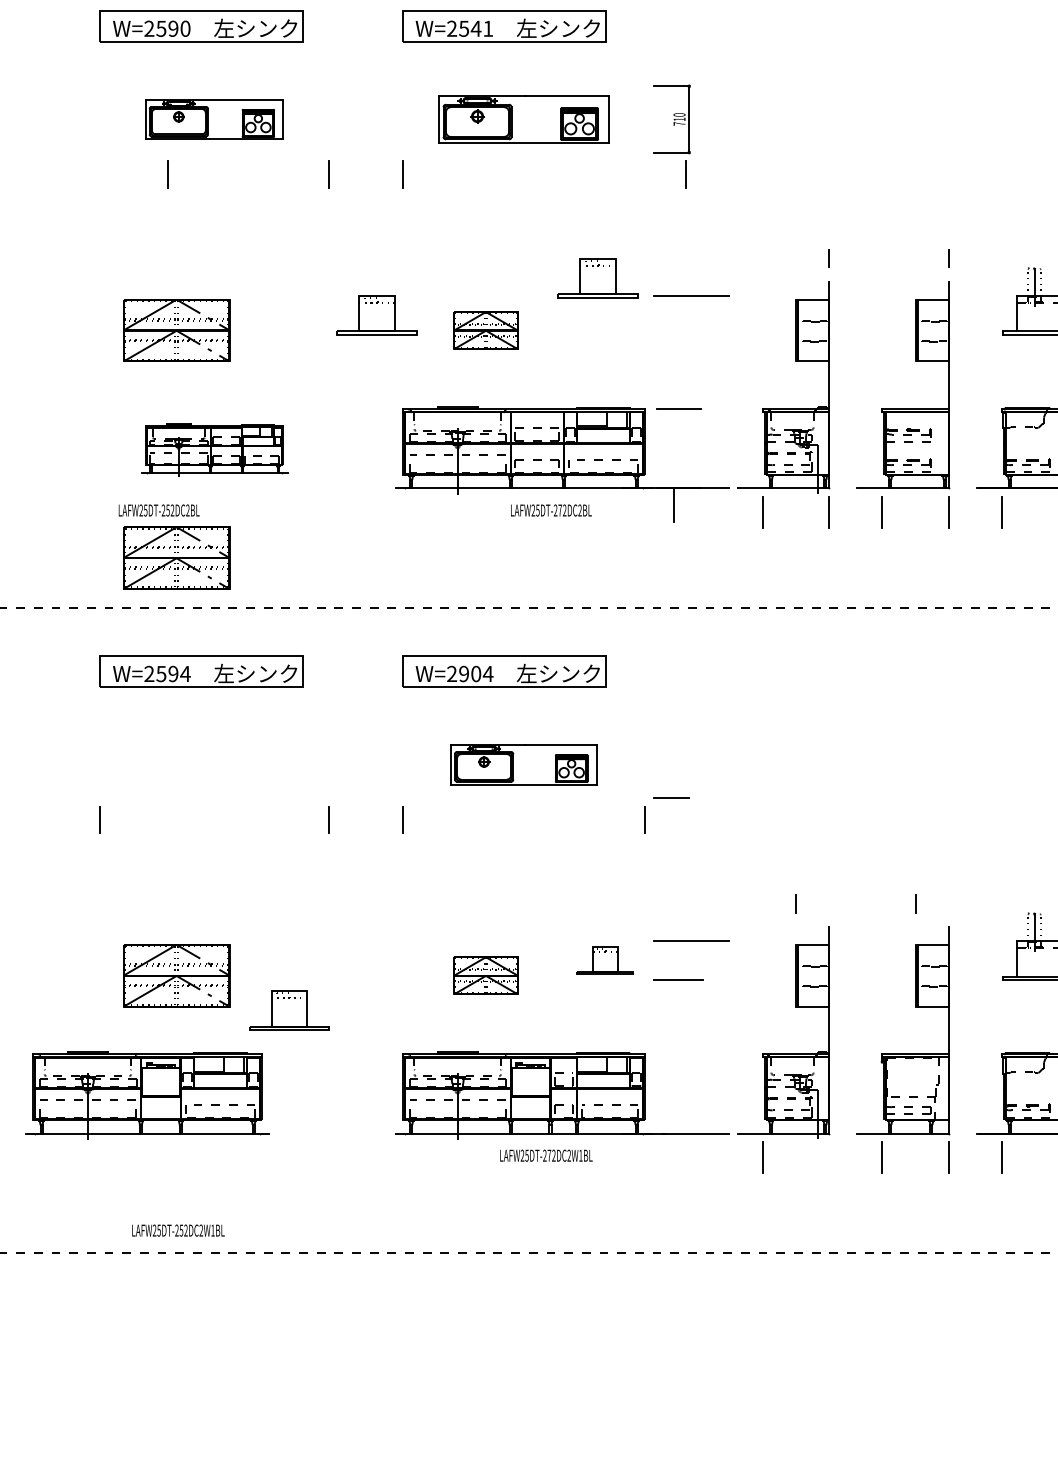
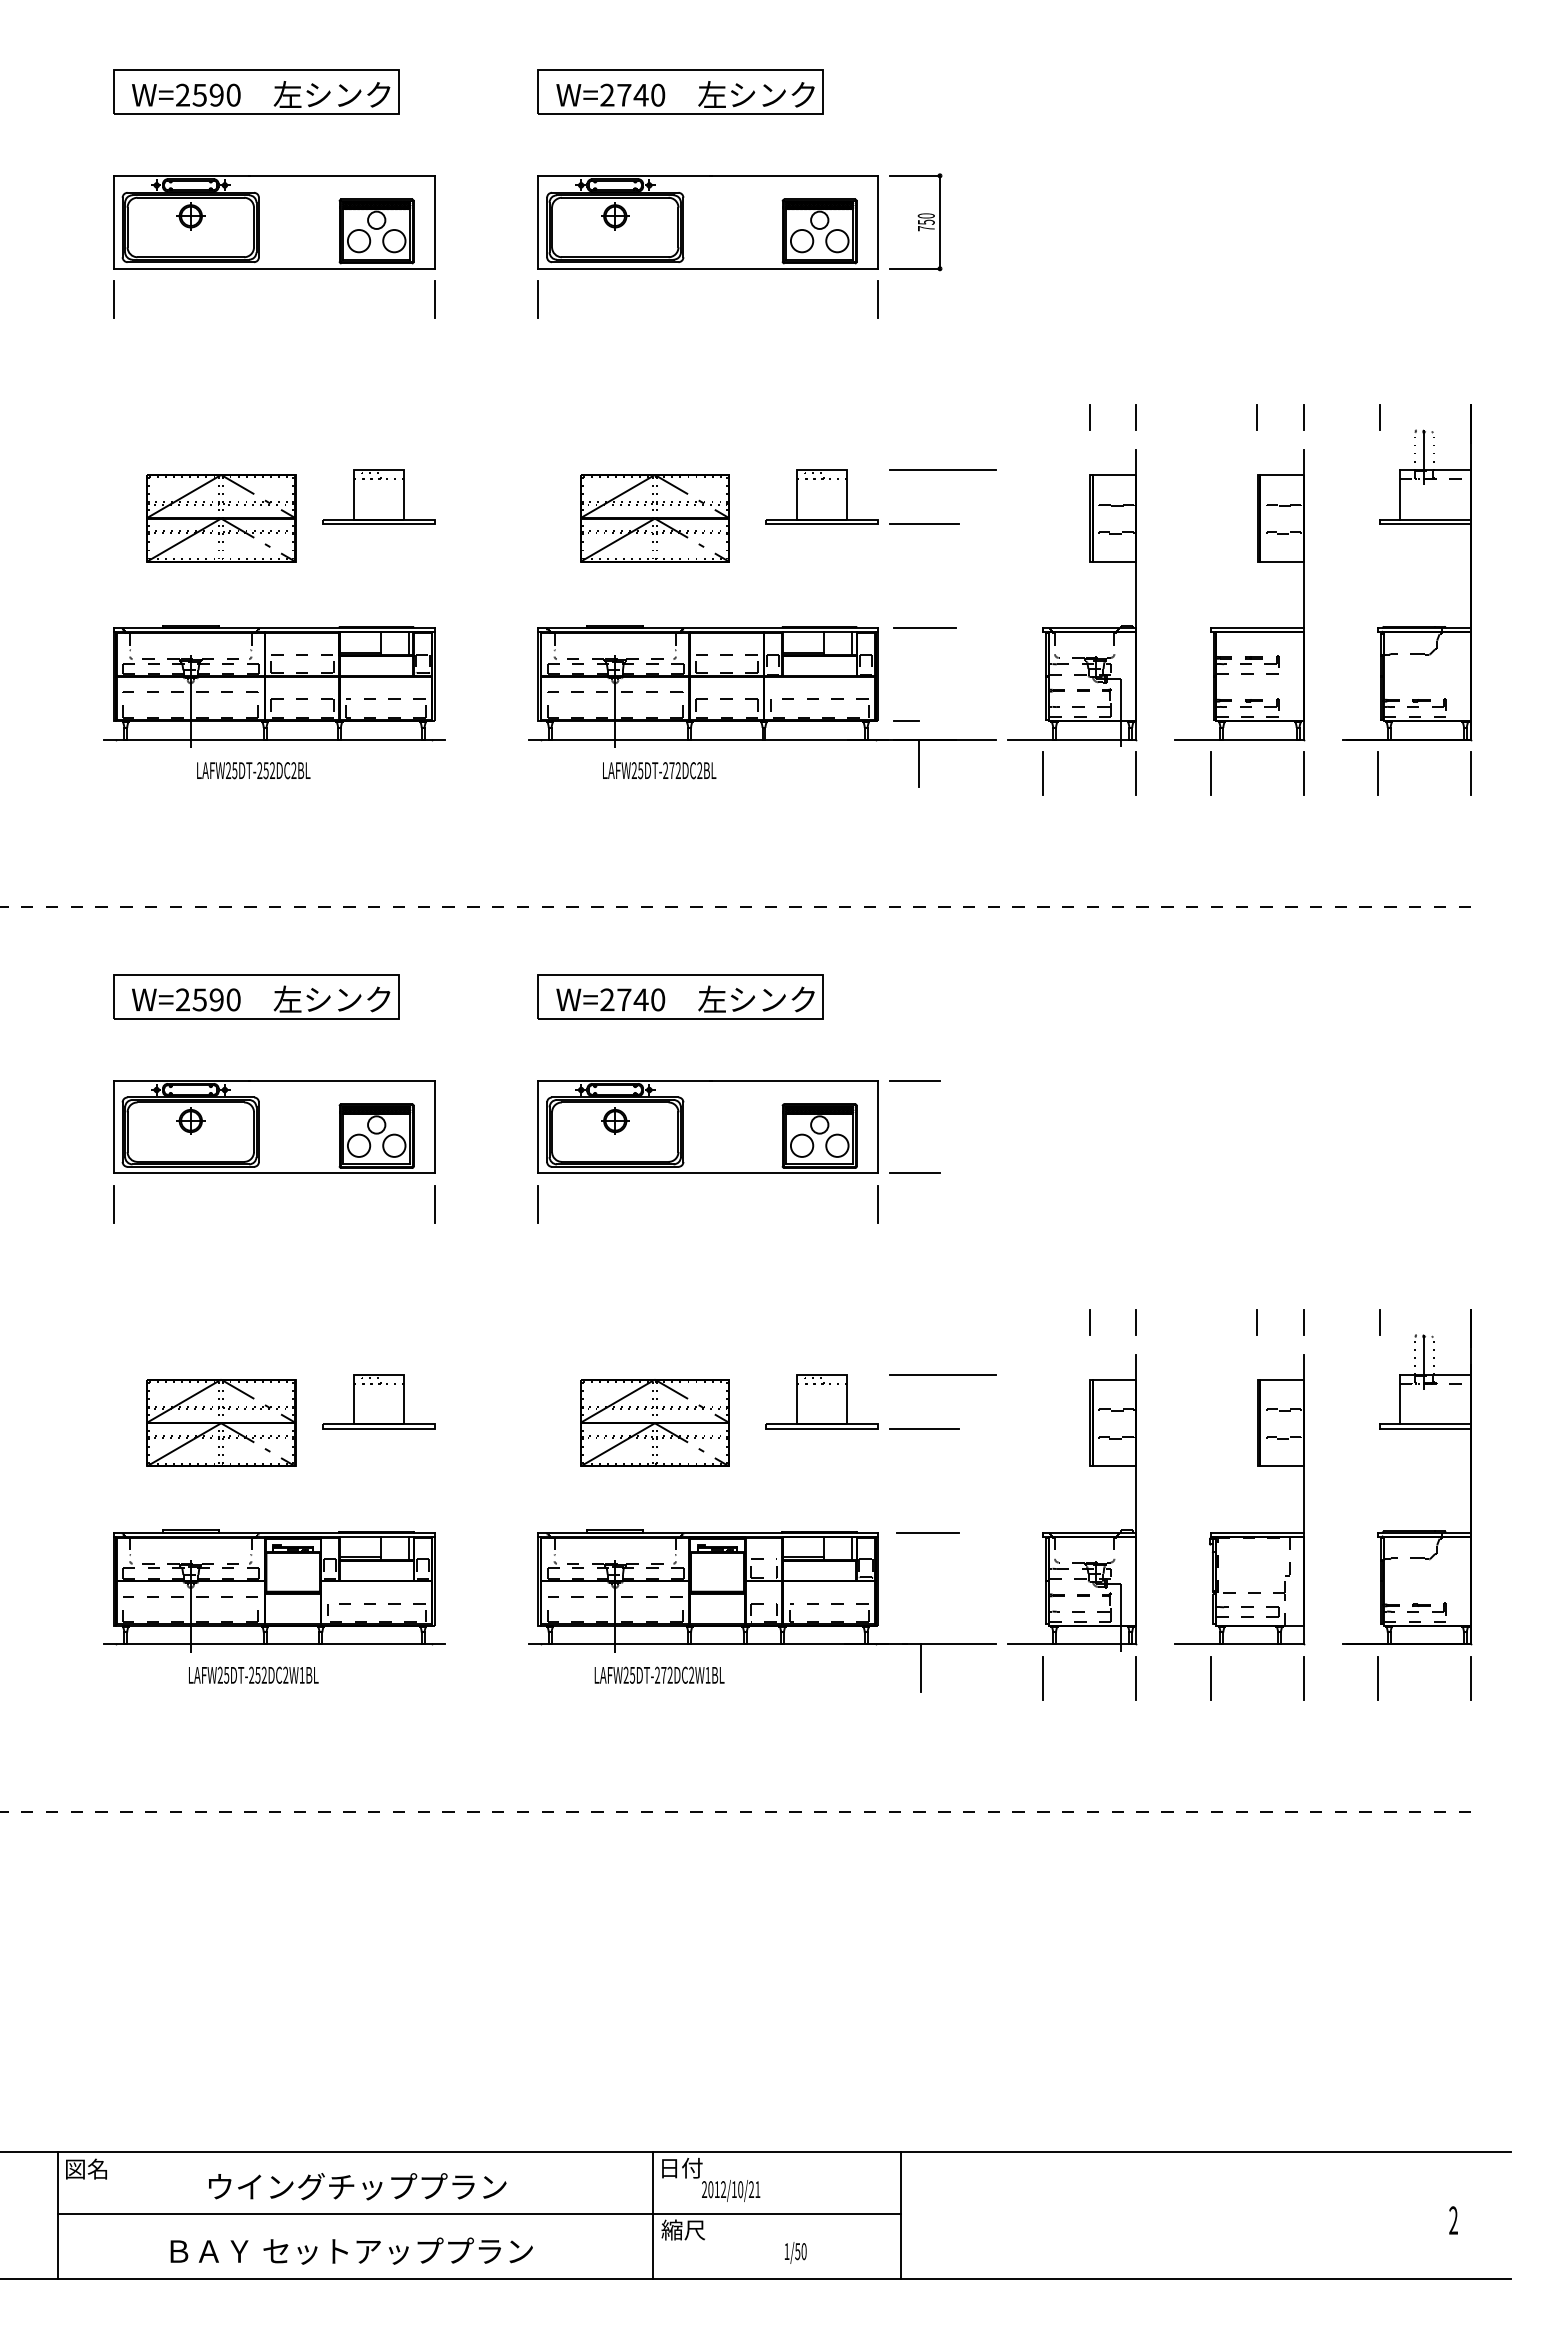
text: (476, 28) -> (641, 94), W=2541 -> W=2740
text: (679, 118) -> (926, 221), 710 -> 750
part: (214, 119) -> (274, 222), size x1.67
part: (523, 119) -> (707, 222), size x1.43
line: (167, 174) -> (113, 299), moved
line: (685, 174) -> (877, 299), moved
line: (795, 258) -> (1089, 417), added
line: (915, 258) -> (1257, 417), added
line: (1002, 258) -> (1379, 417), added
part: (597, 277) -> (821, 496), moved
part: (376, 315) -> (378, 496), moved
part: (485, 330) -> (654, 518), size x1.67
line: (678, 334) -> (924, 524), added
part: (214, 450) -> (274, 686), size x1.67
line: (665, 475) -> (906, 721), added
text: (159, 510) -> (253, 770), moved
text: (551, 510) -> (659, 770), moved
part: (176, 558) -> (221, 837), removed
text: (185, 673) -> (233, 999), W=2594 -> W=2590
text: (476, 673) -> (641, 999), W=2904 -> W=2740
line: (671, 731) -> (914, 1080), added
part: (214, 764) -> (274, 1126), added
part: (523, 764) -> (707, 1126), size x1.67
line: (829, 903) -> (1136, 1321), added
line: (948, 903) -> (1303, 1321), added
line: (1002, 903) -> (1379, 1321), added
part: (604, 960) -> (821, 1401), size x1.43
part: (485, 975) -> (654, 1422), size x1.67
part: (288, 1010) -> (378, 1401), moved
line: (680, 1053) -> (927, 1532), added
part: (147, 1095) -> (274, 1590), moved
line: (676, 1150) -> (921, 1667), added
text: (546, 1155) -> (659, 1674), moved
line: (829, 1158) -> (1136, 1678), added
text: (178, 1230) -> (253, 1674), moved

